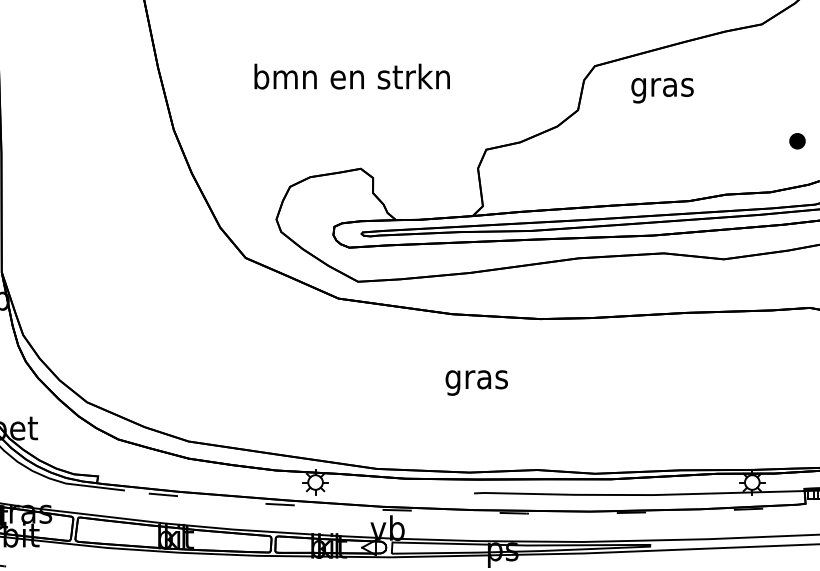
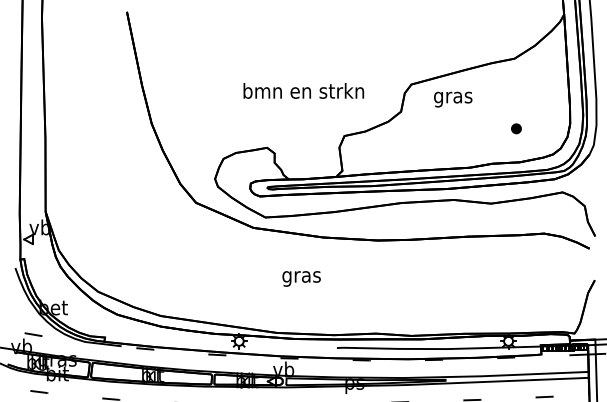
text: (351, 75) -> (303, 90), moved
part: (797, 140) -> (516, 128), moved
text: (476, 382) -> (301, 278), moved

